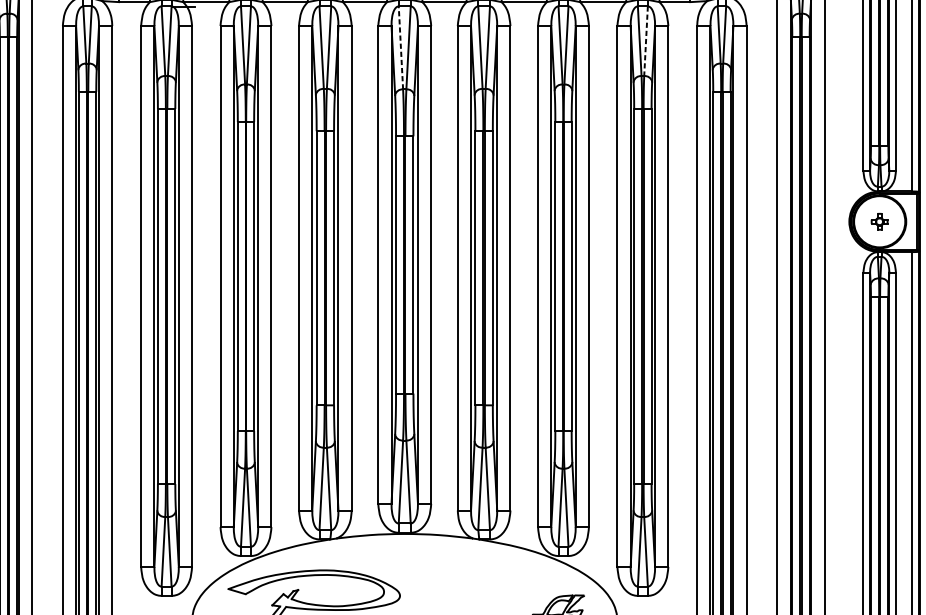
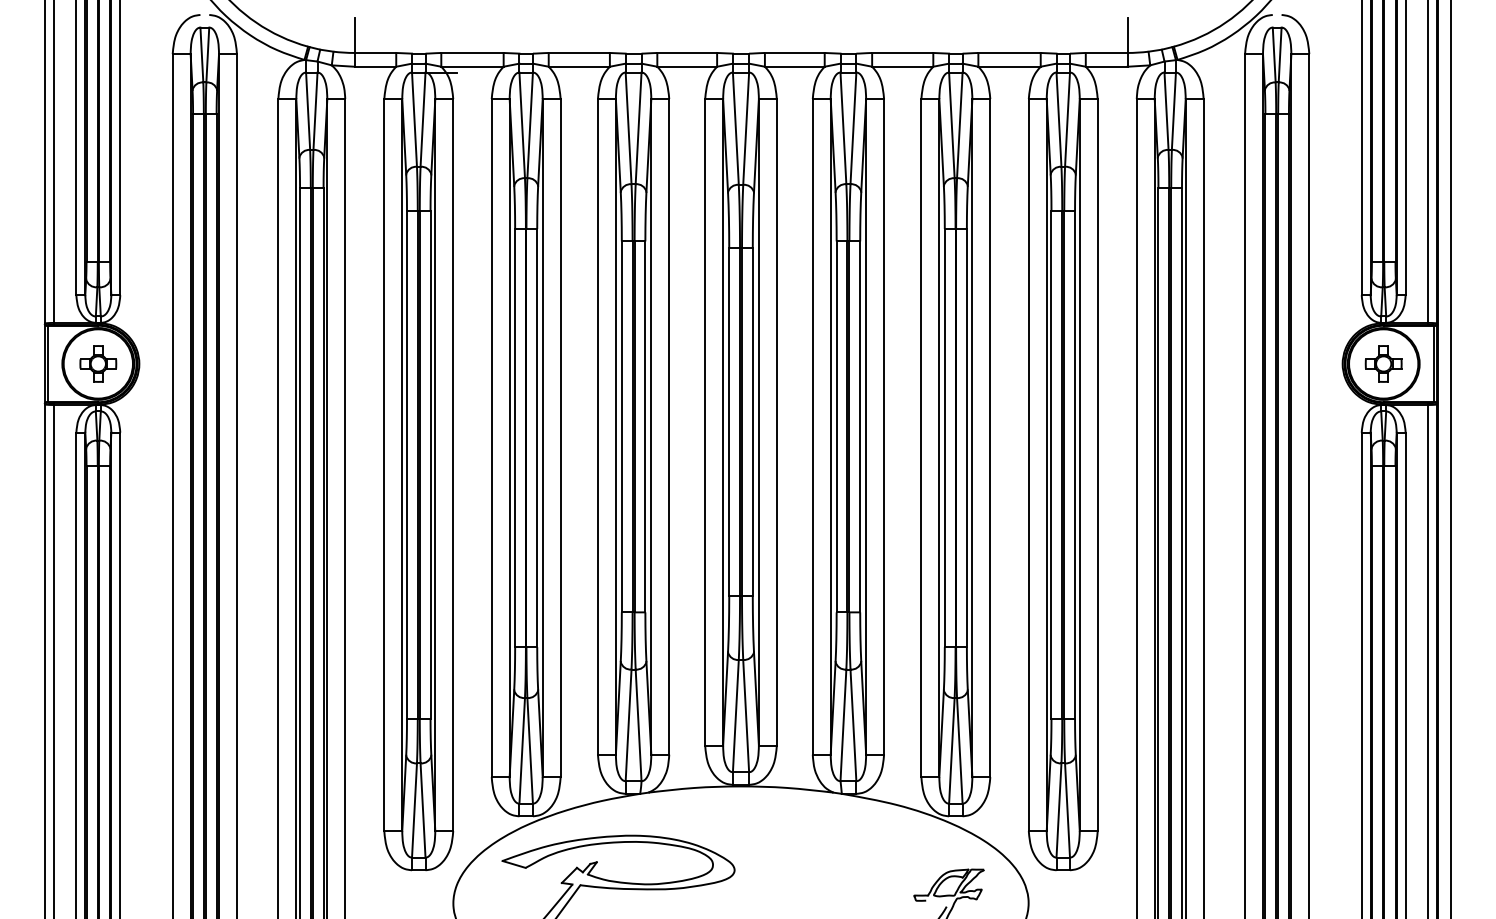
line: (646, 41) -> (1067, 120), dashed -> solid
line: (400, 47) -> (735, 128), dashed -> solid
part: (879, 221) -> (1383, 363), size x1.67

